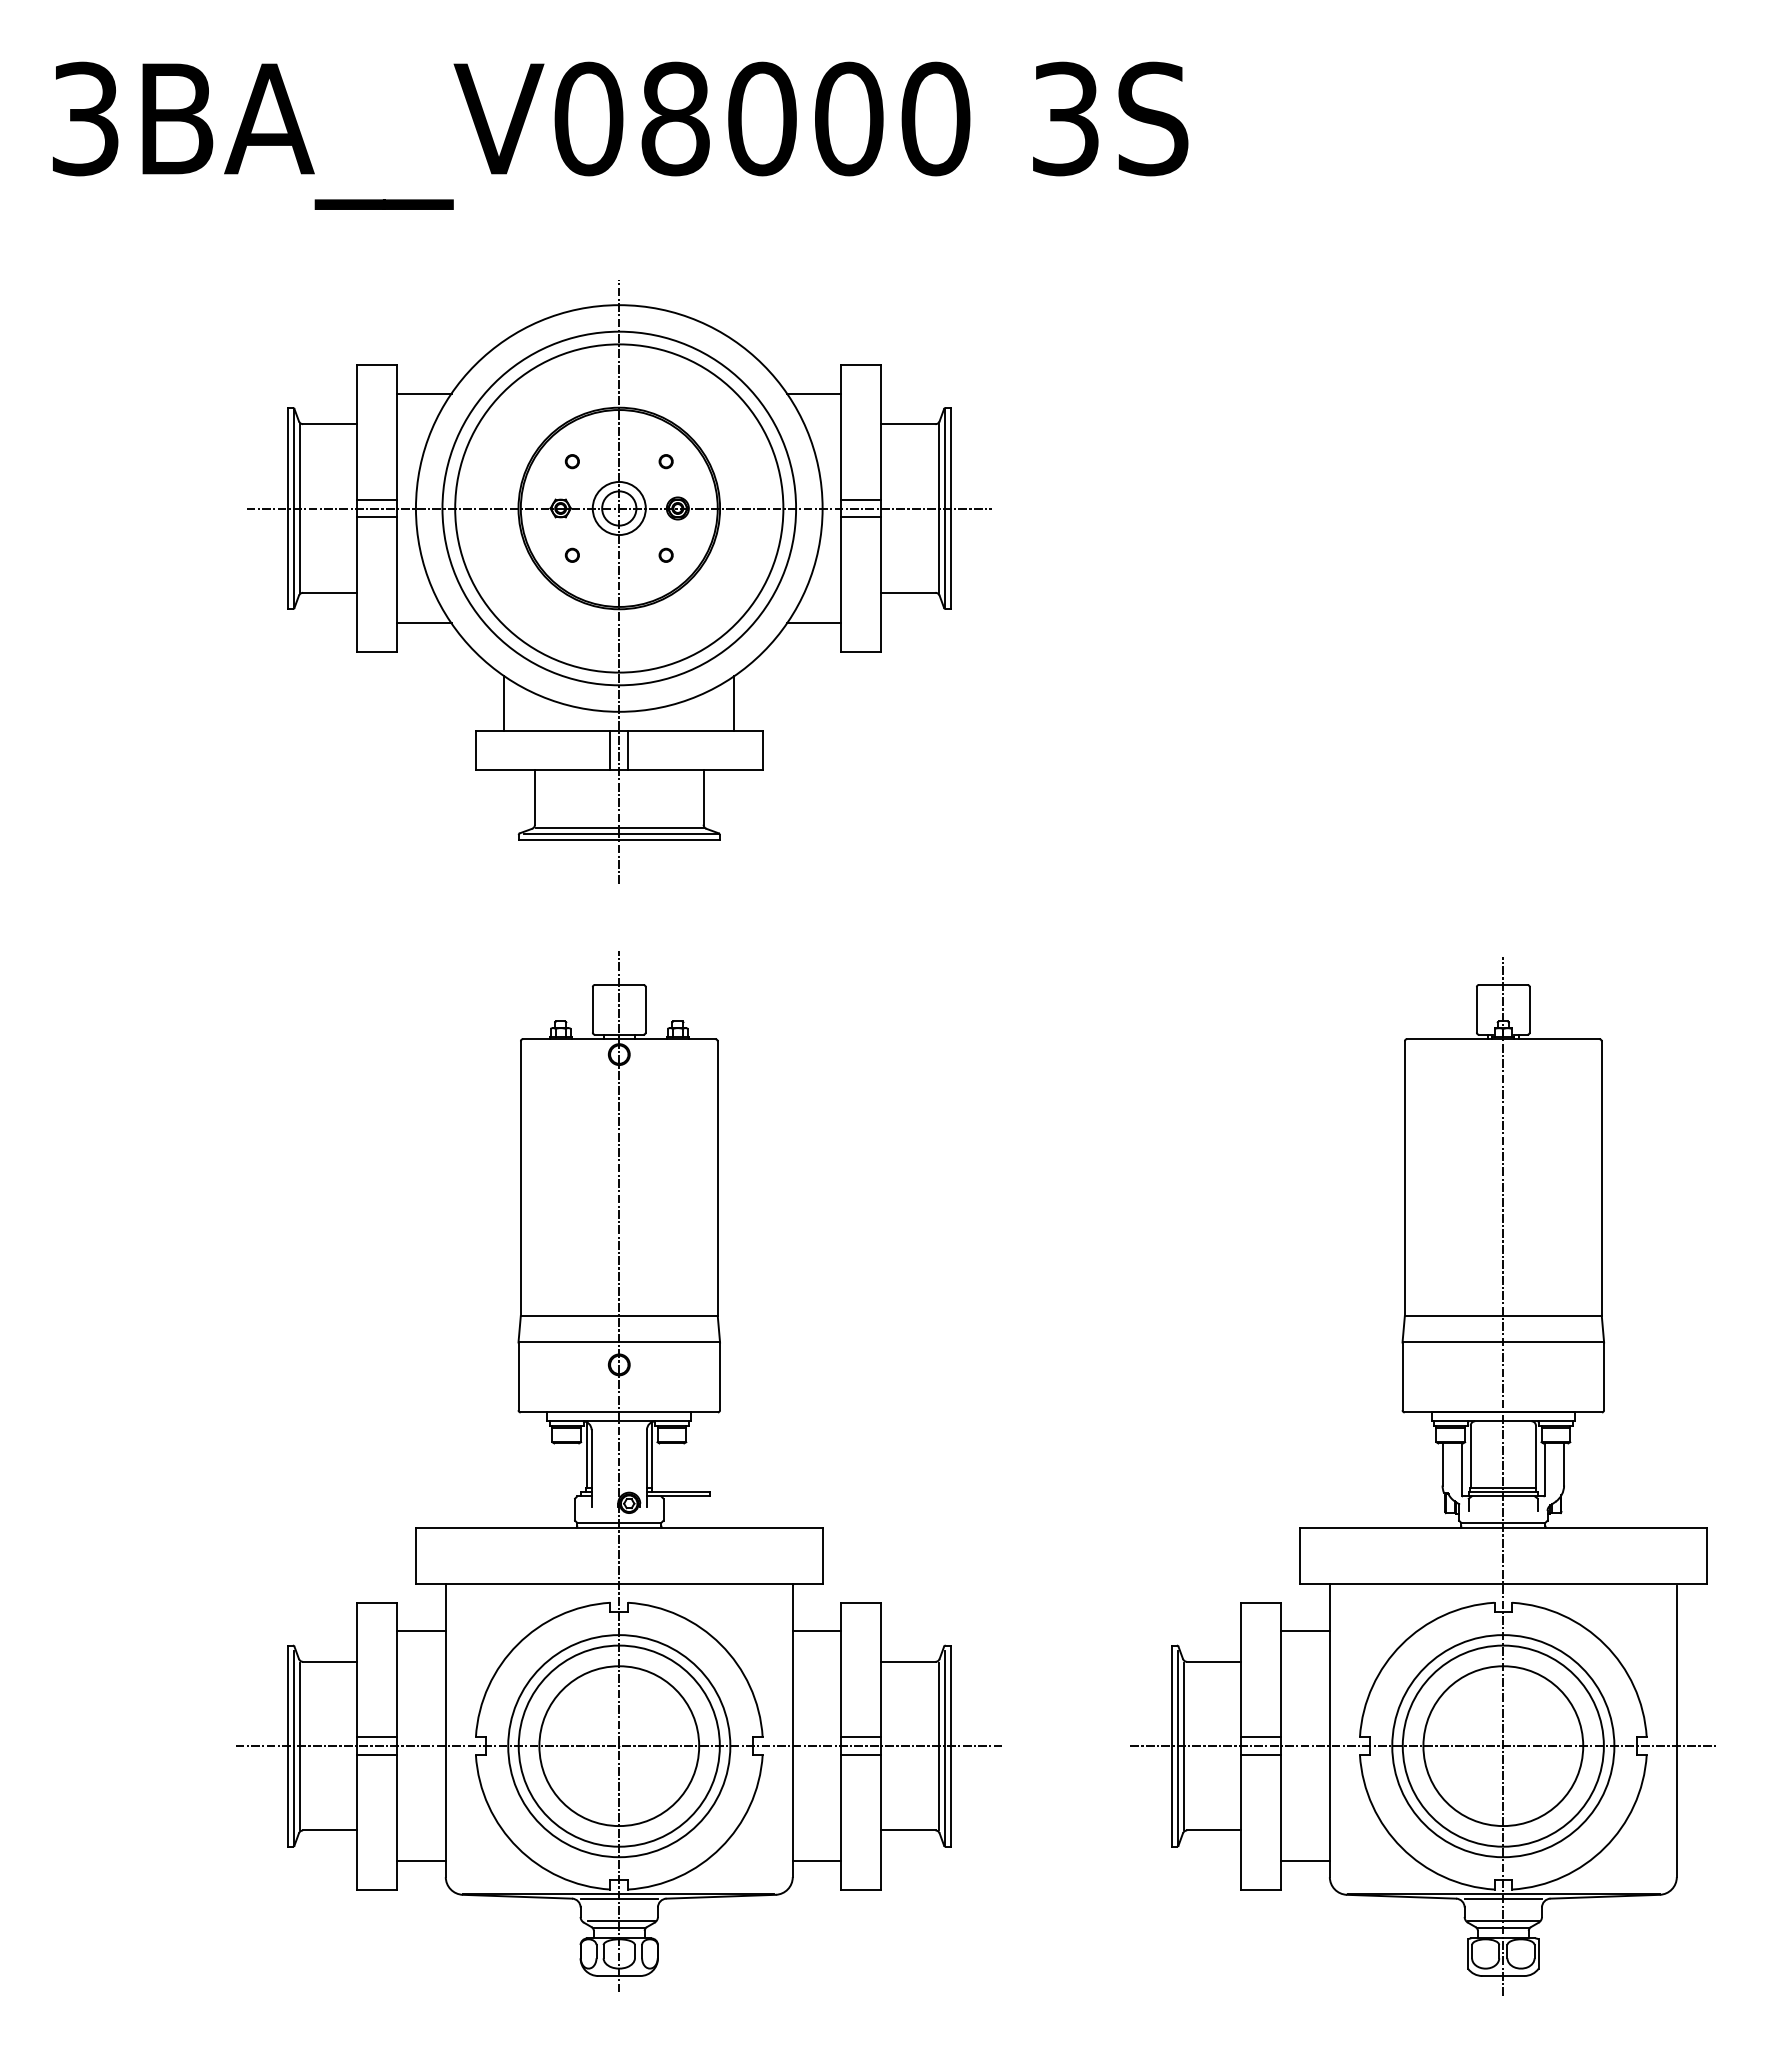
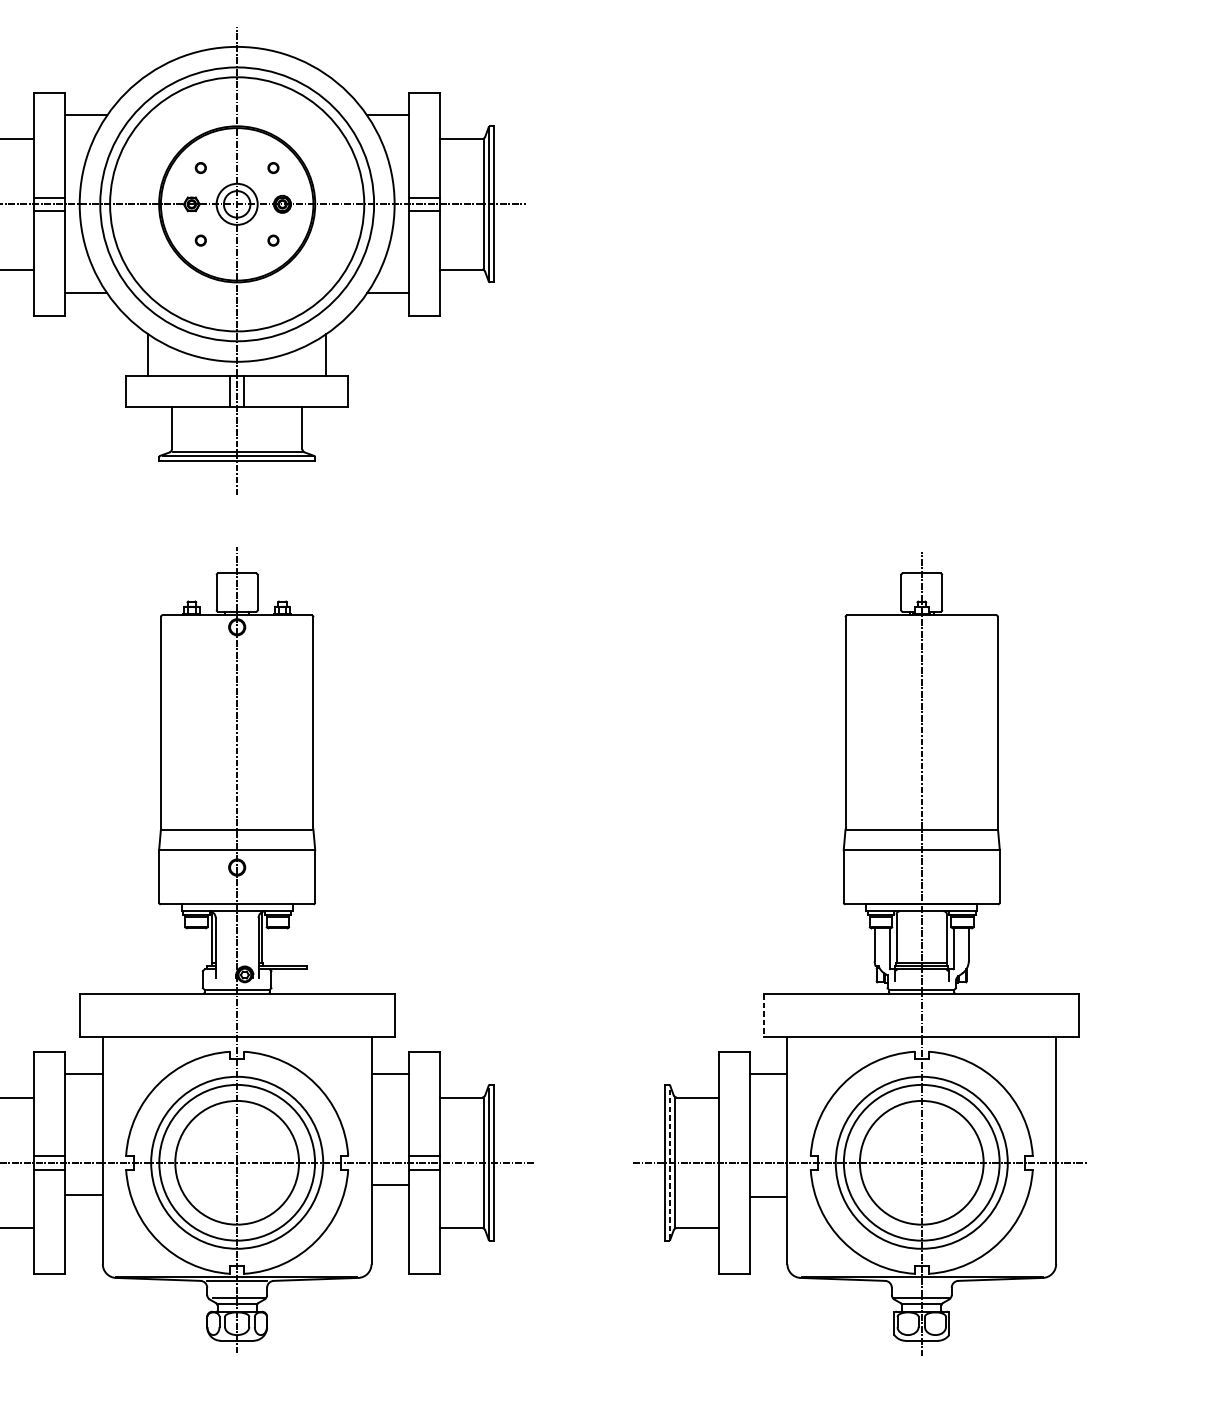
line: (1300, 1556) -> (764, 1015), solid -> dashed
line: (1261, 1737) -> (734, 1156), removed
line: (1178, 1747) -> (670, 1163), solid -> dashed
line: (1261, 1755) -> (734, 1170), removed
line: (421, 1861) -> (84, 1194), moved
line: (816, 1861) -> (389, 1185), moved
line: (1305, 1861) -> (768, 1197), moved
line: (1503, 1898) -> (921, 1280), removed

